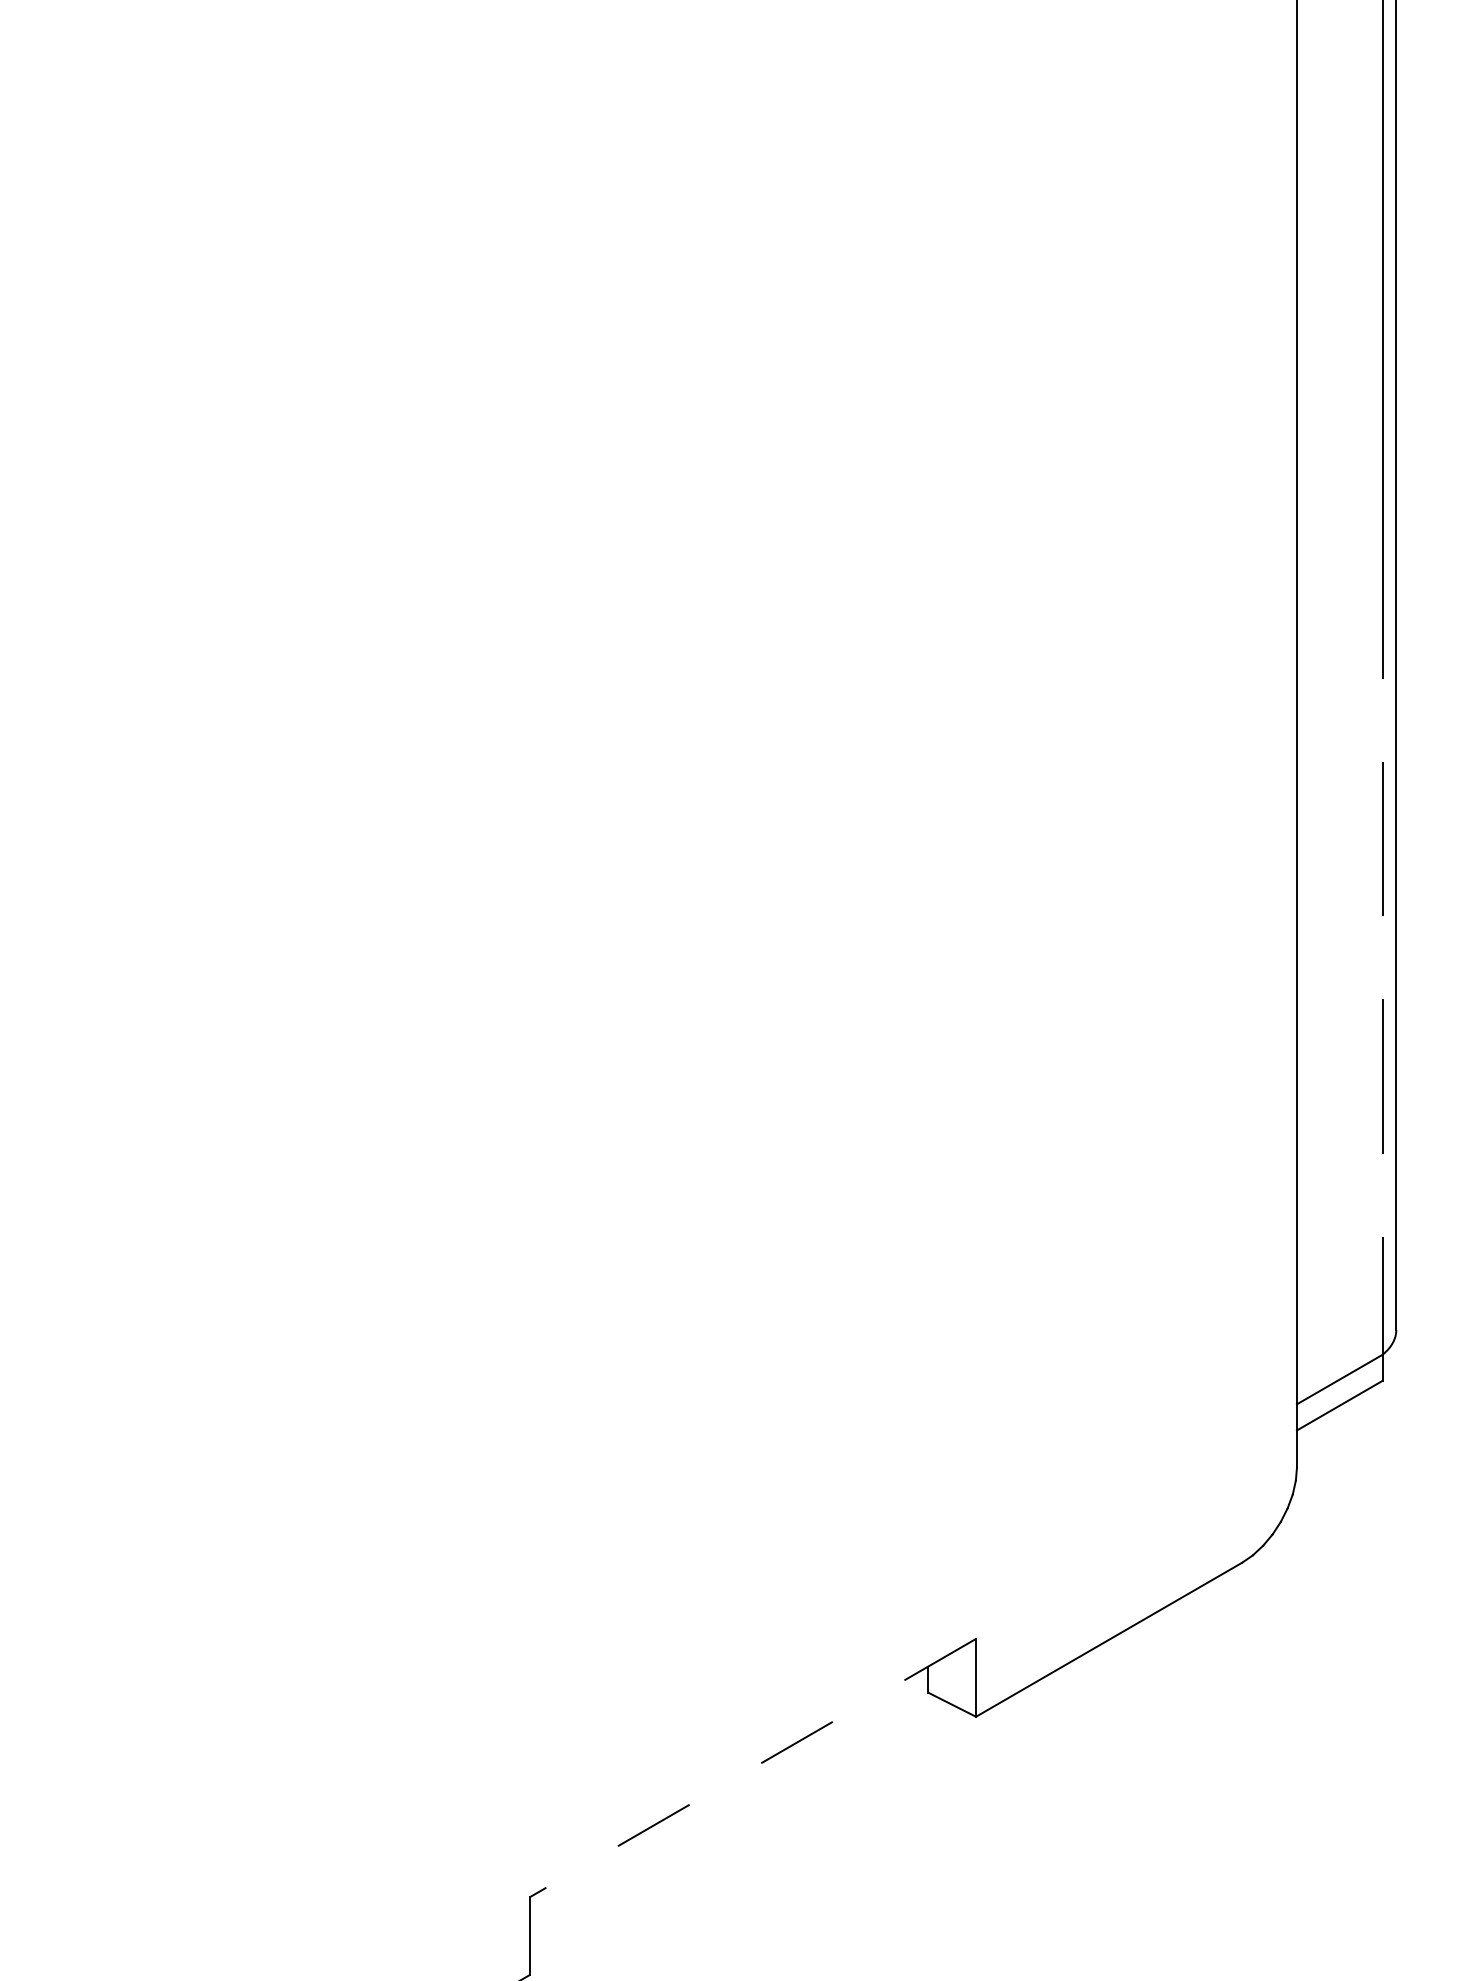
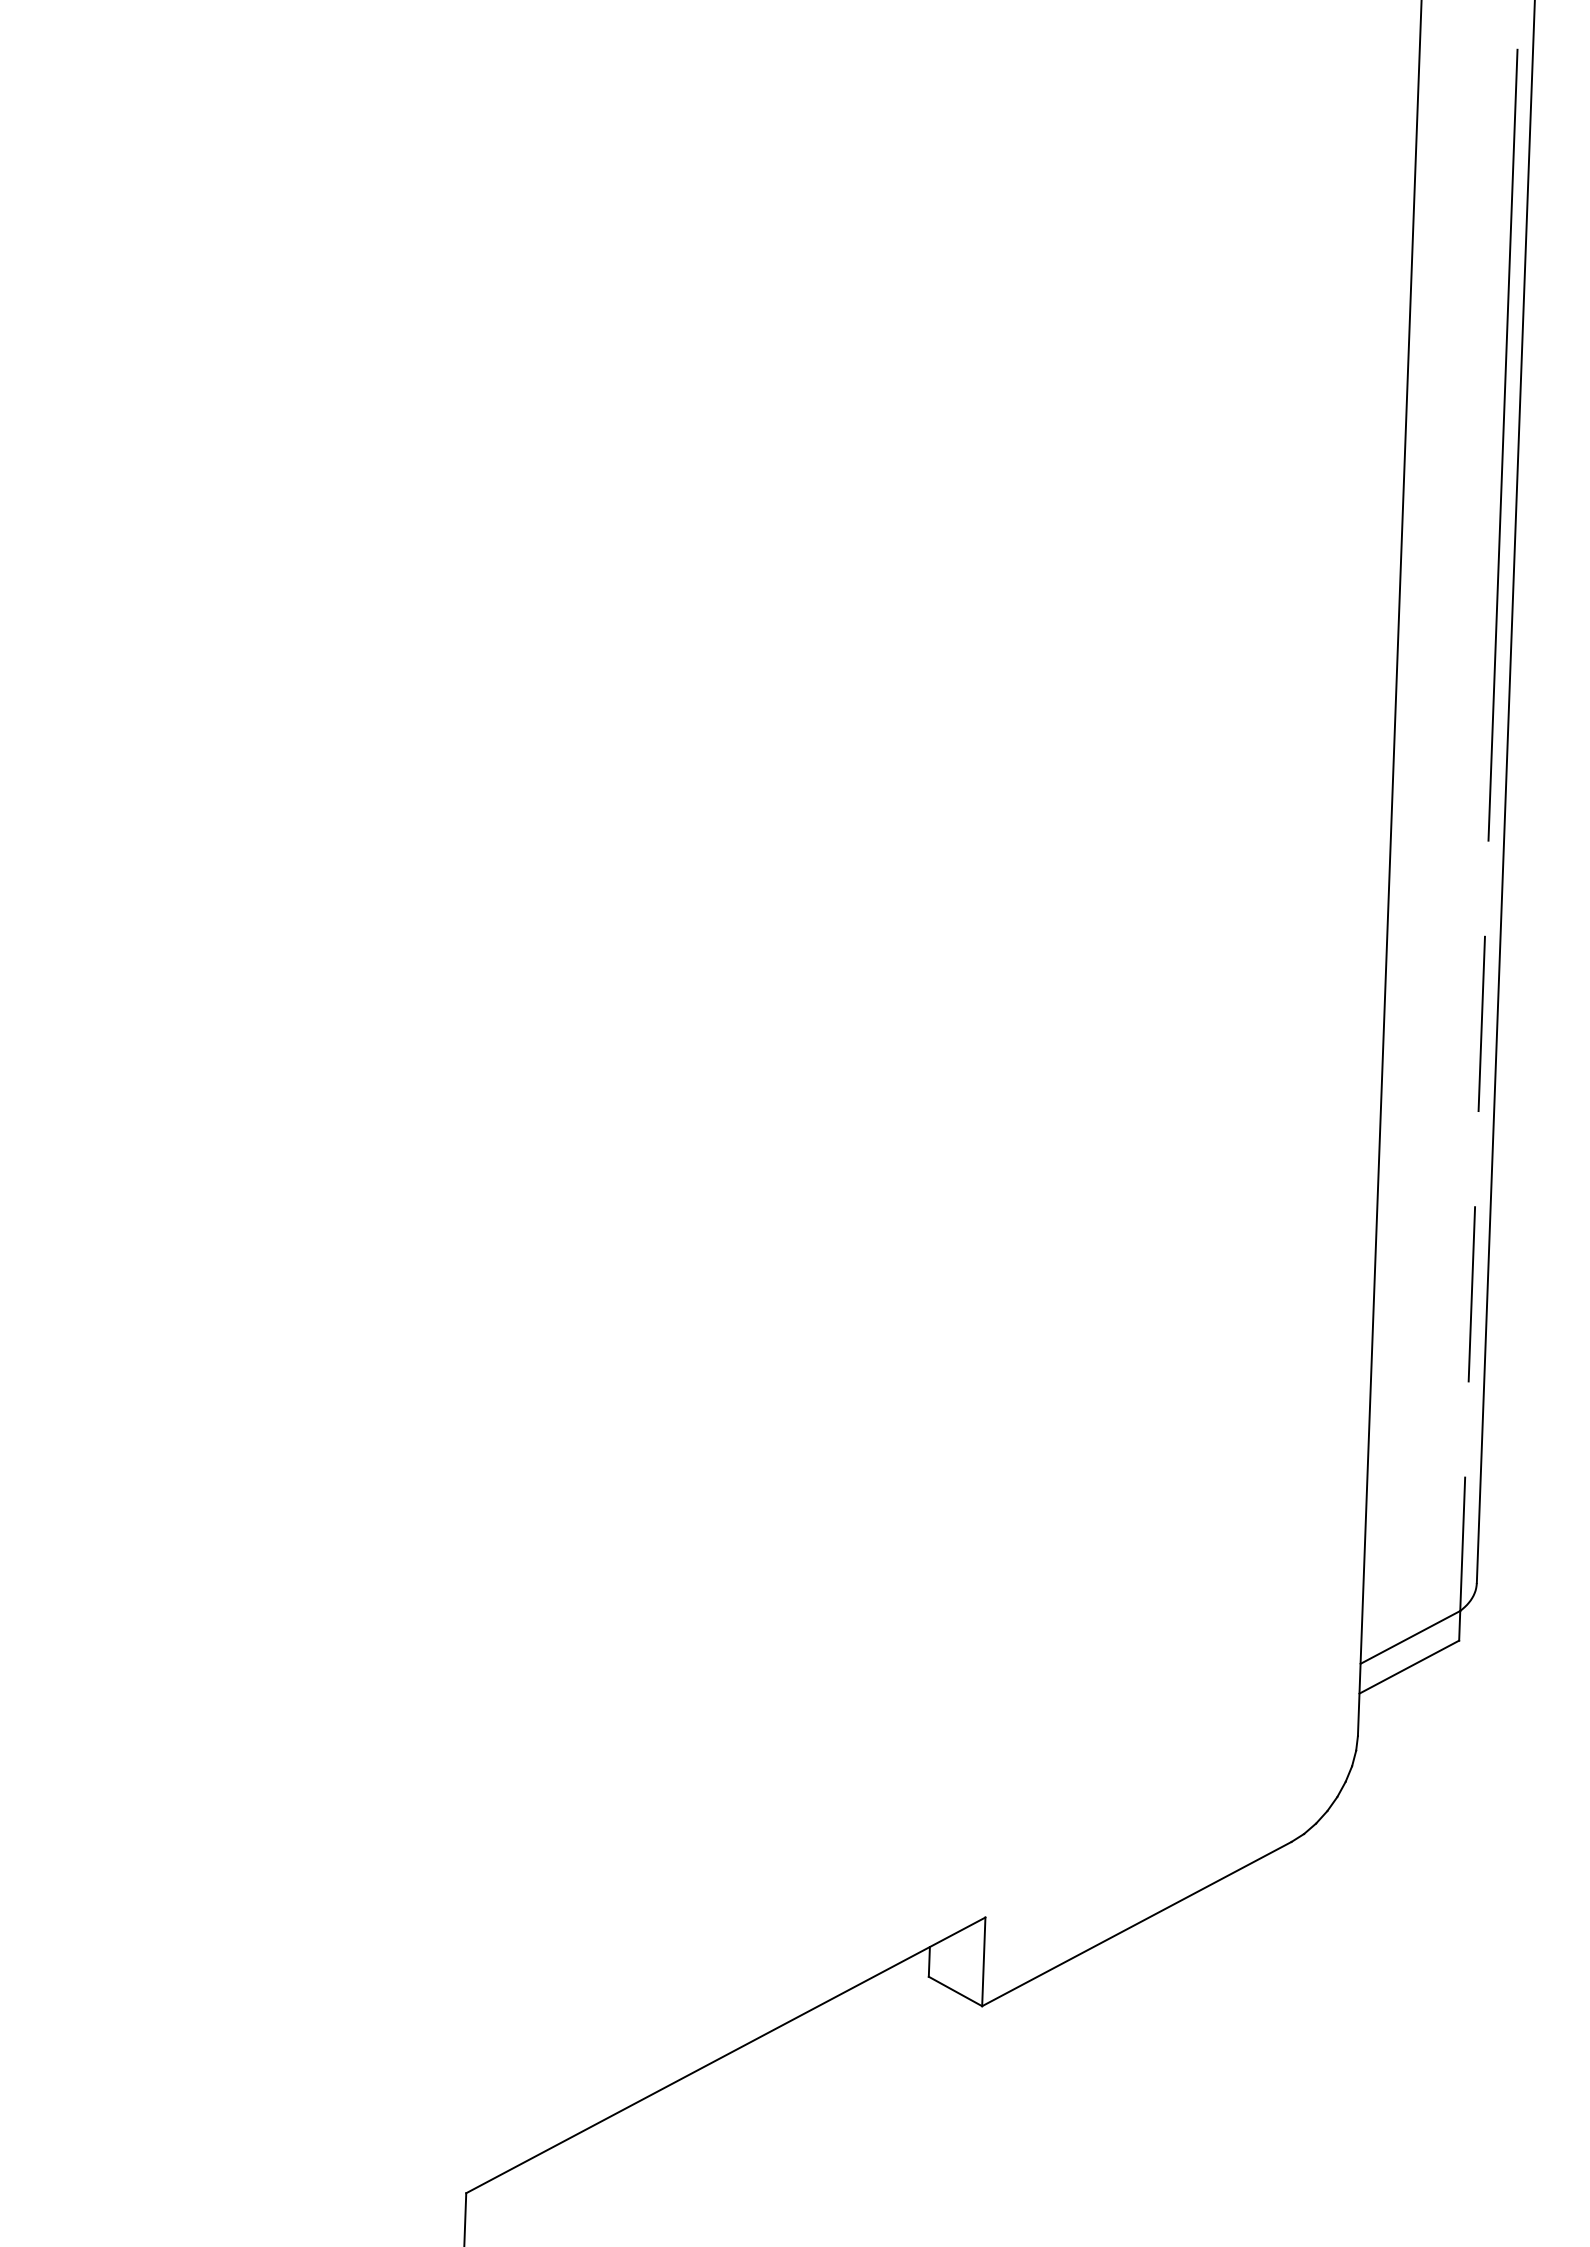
line: (752, 1768) -> (725, 2055), dashed -> solid

